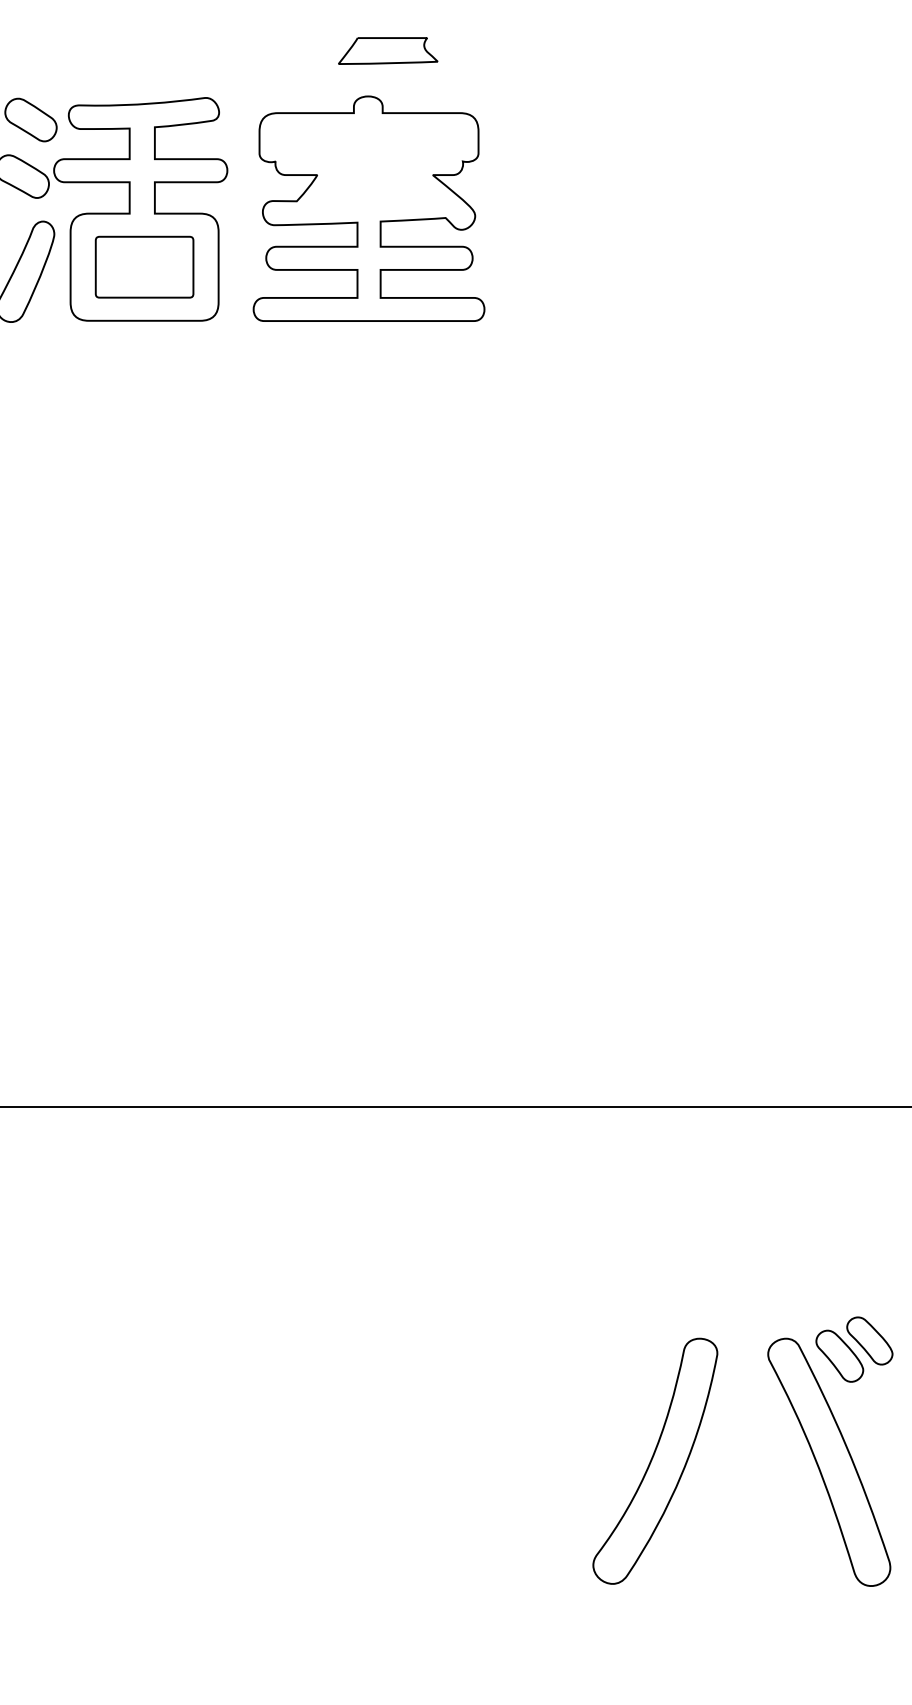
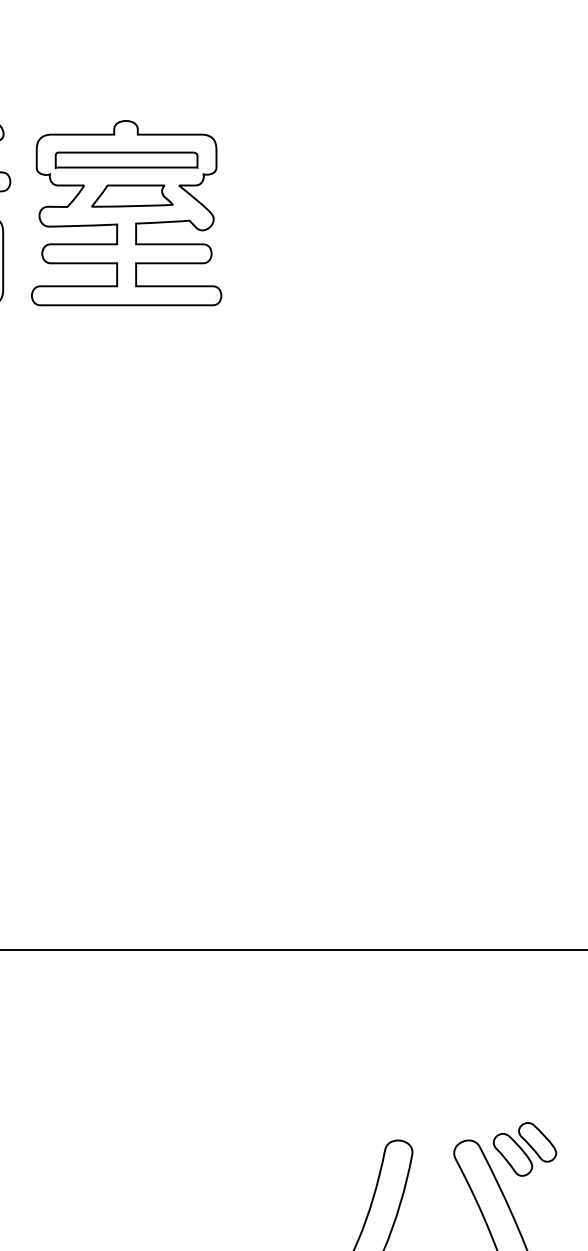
part: (388, 50) -> (132, 195), moved
part: (368, 144) -> (126, 160), added

